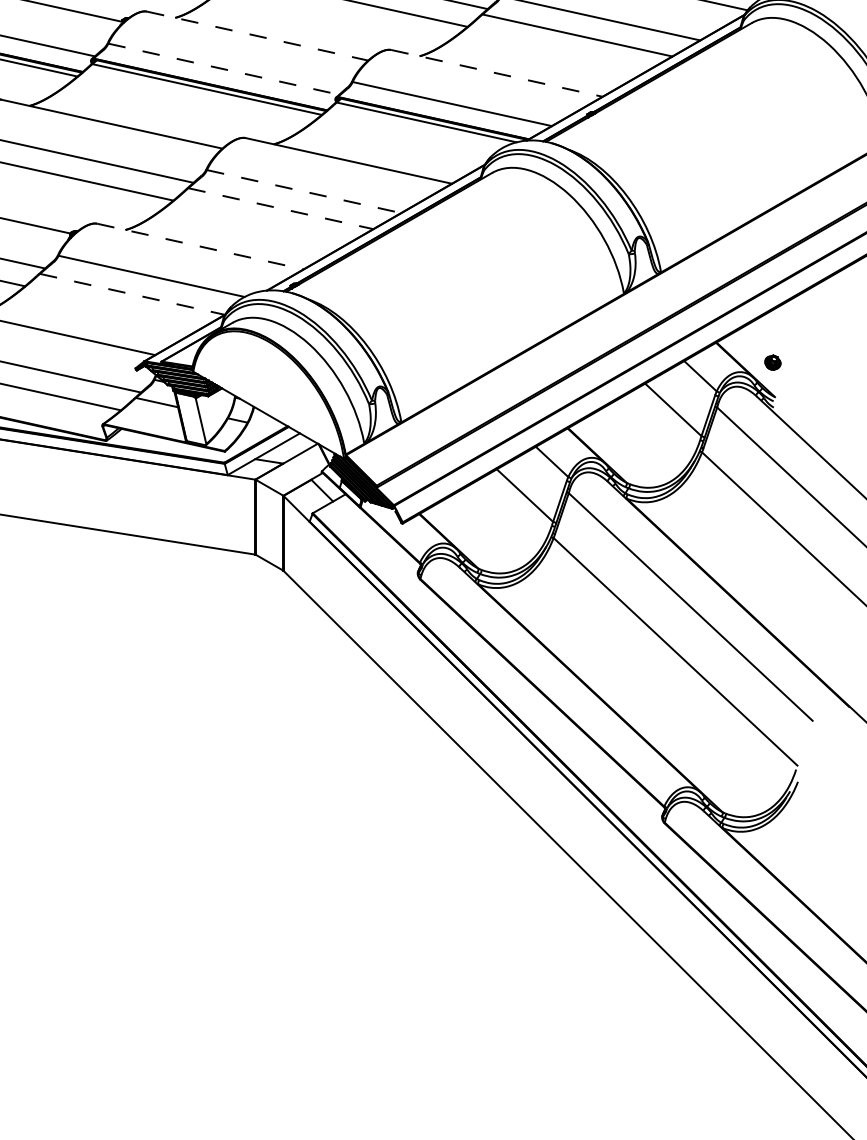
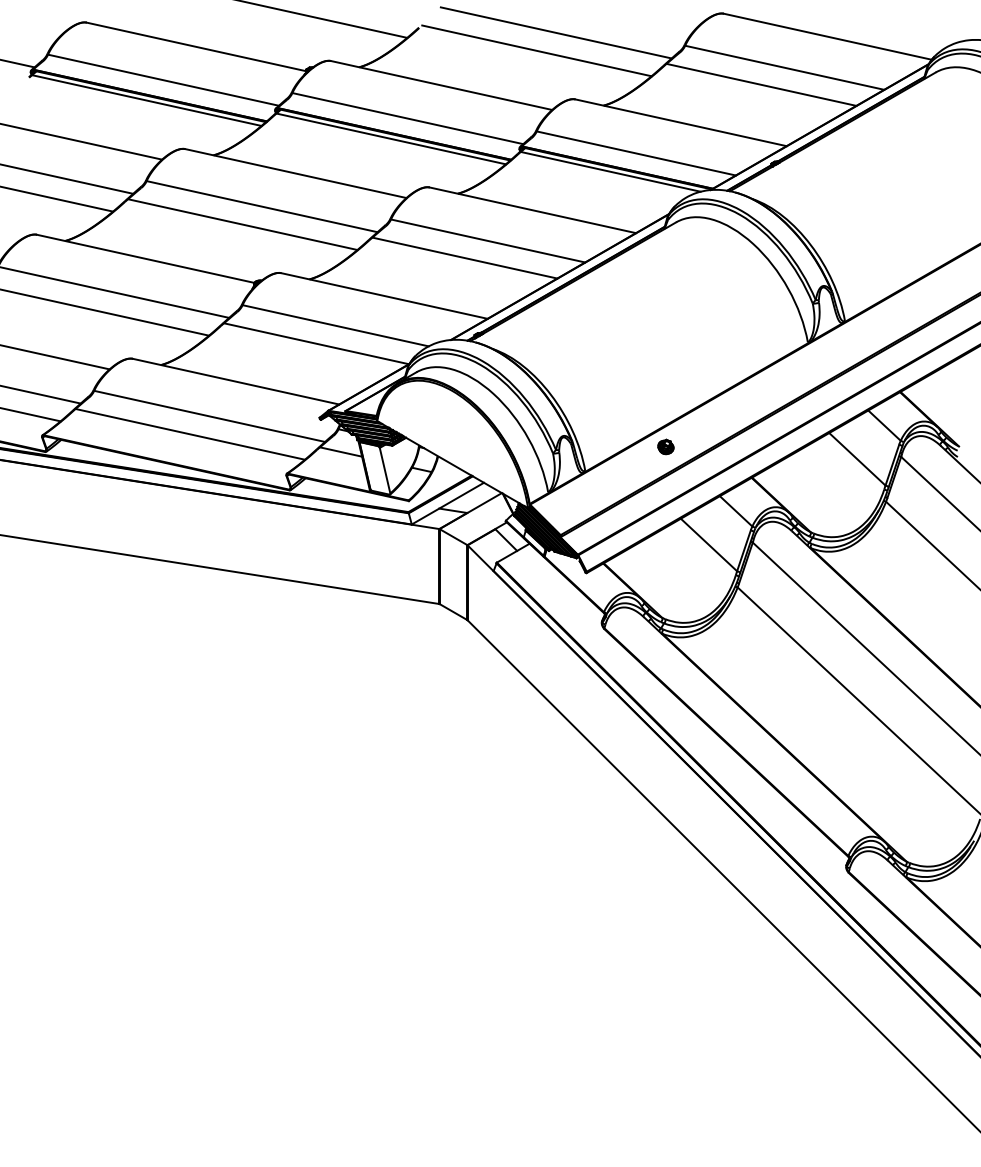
line: (258, 36) -> (442, 85), dashed -> solid
line: (224, 69) -> (408, 118), dashed -> solid
line: (497, 73) -> (681, 122), dashed -> solid
line: (304, 192) -> (488, 241), dashed -> solid
line: (280, 209) -> (464, 258), dashed -> solid
line: (200, 246) -> (384, 295), dashed -> solid
line: (132, 294) -> (316, 343), dashed -> solid
part: (772, 362) -> (665, 446), moved

